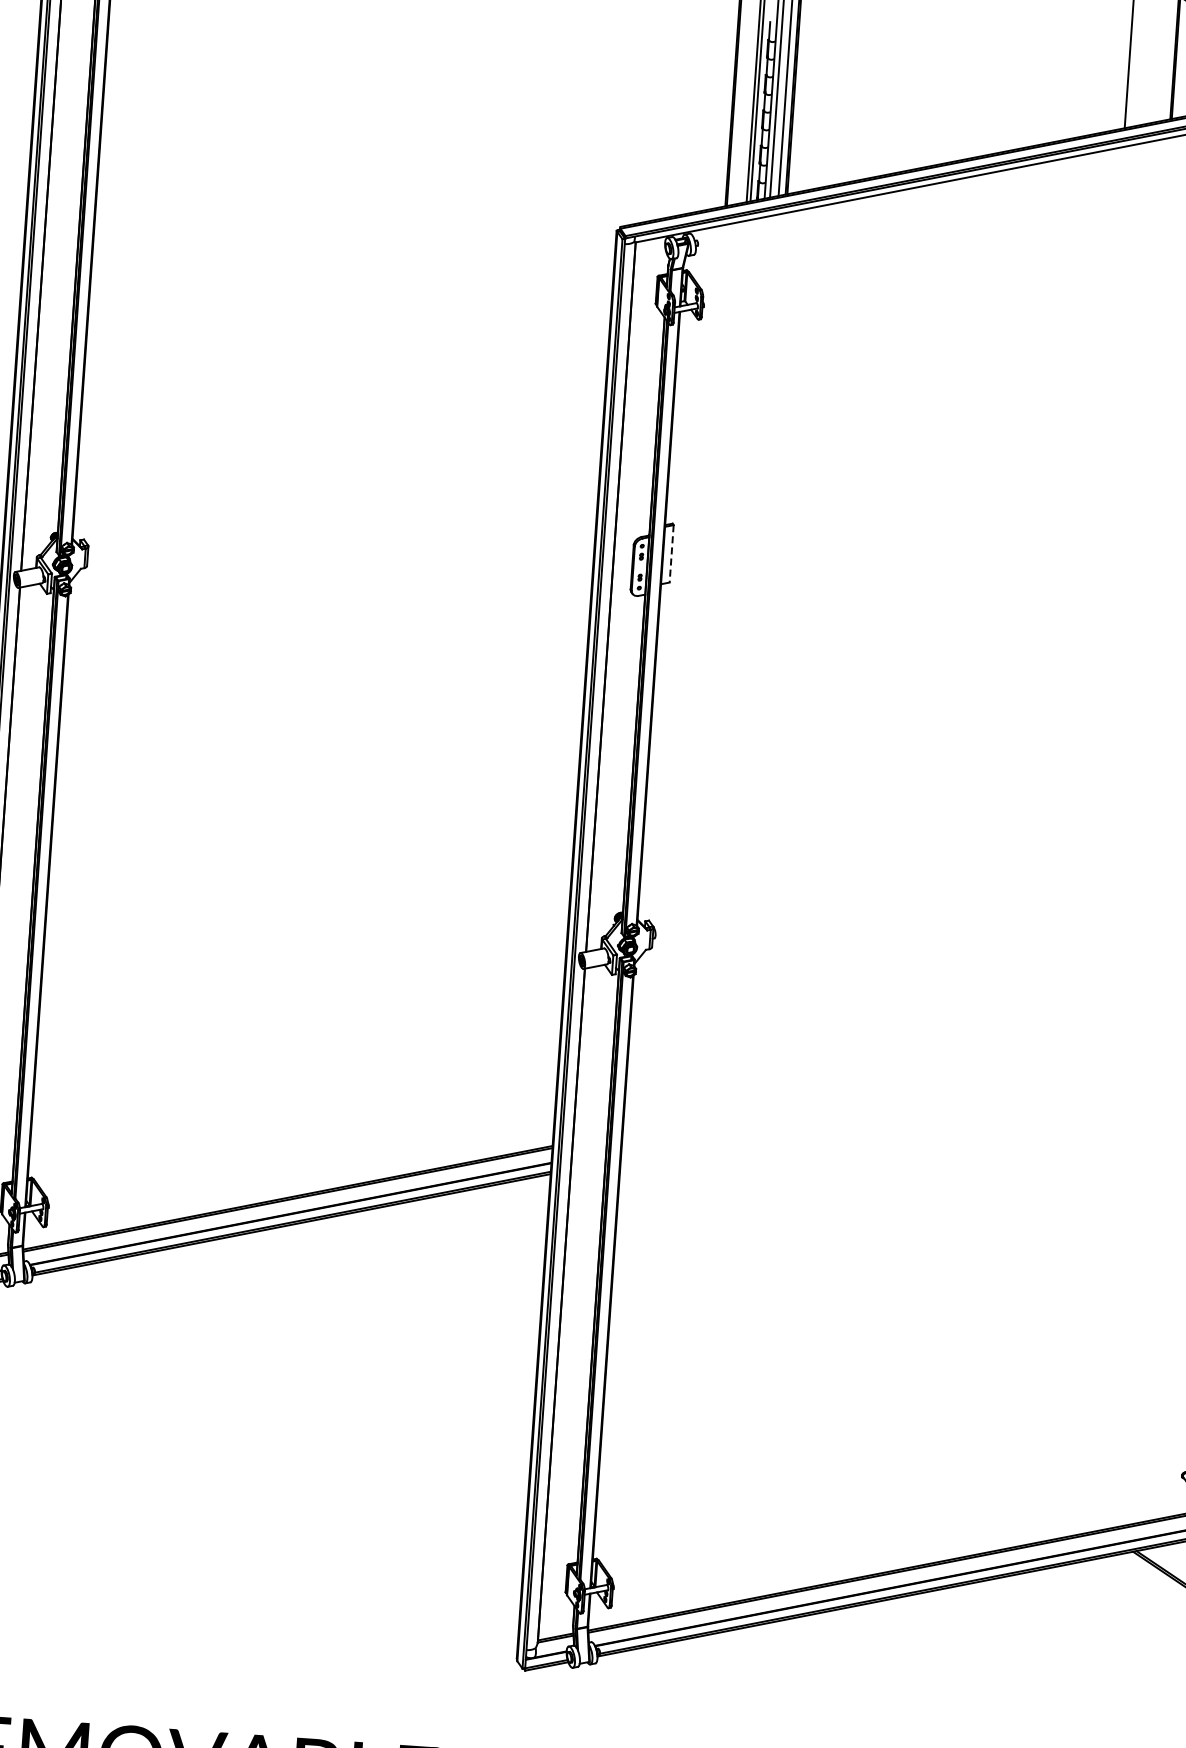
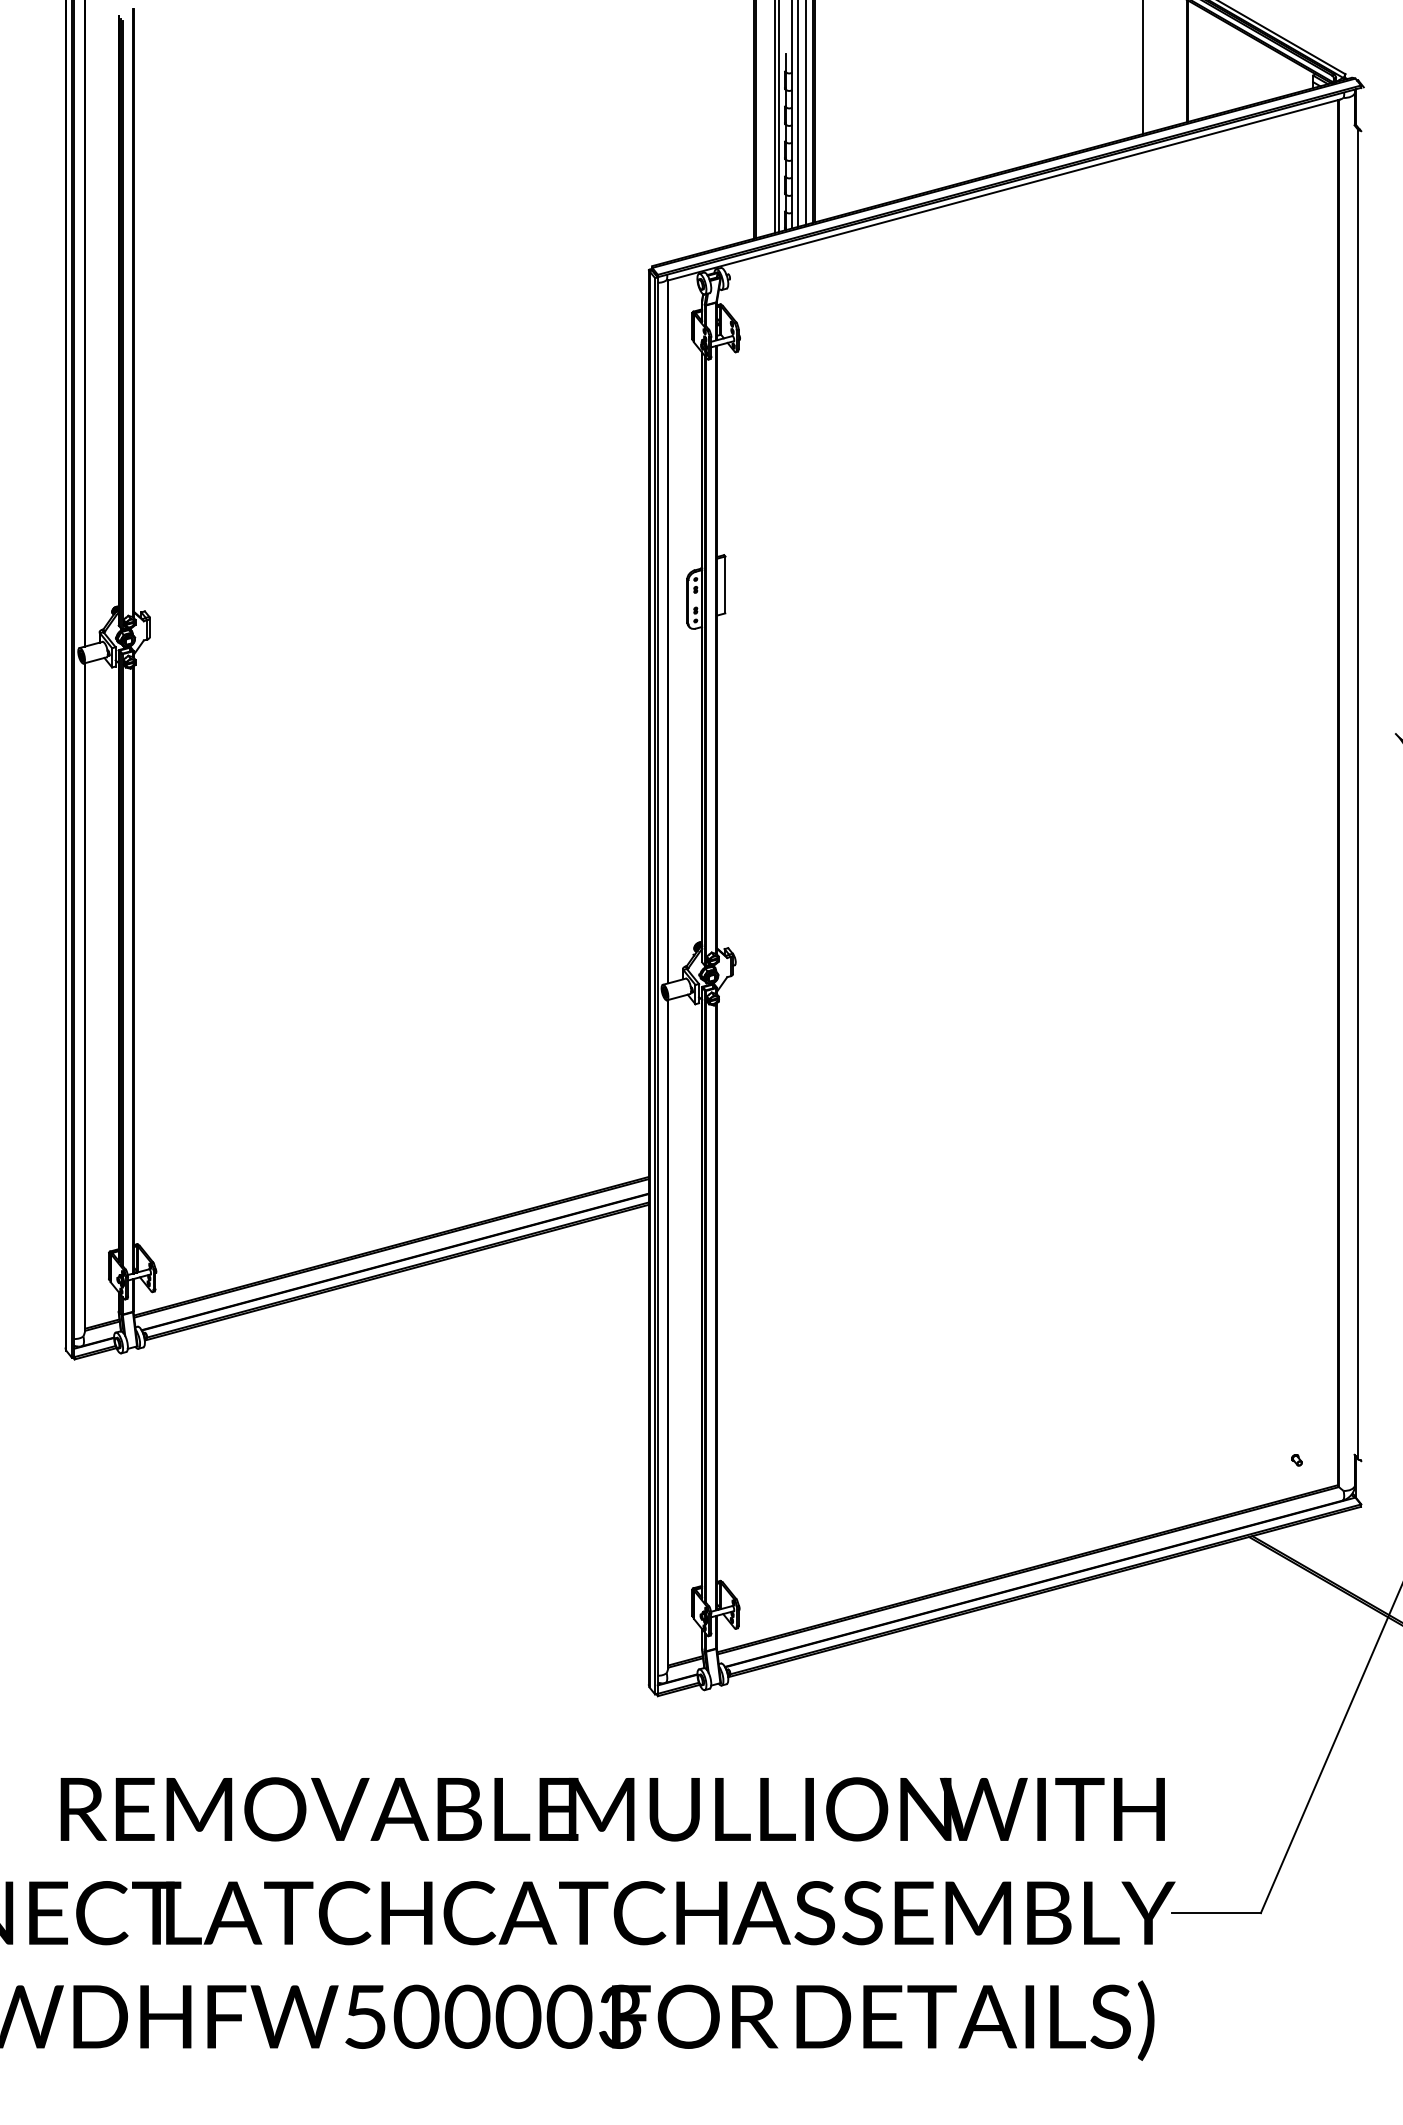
line: (671, 554) -> (725, 585), dashed -> solid

